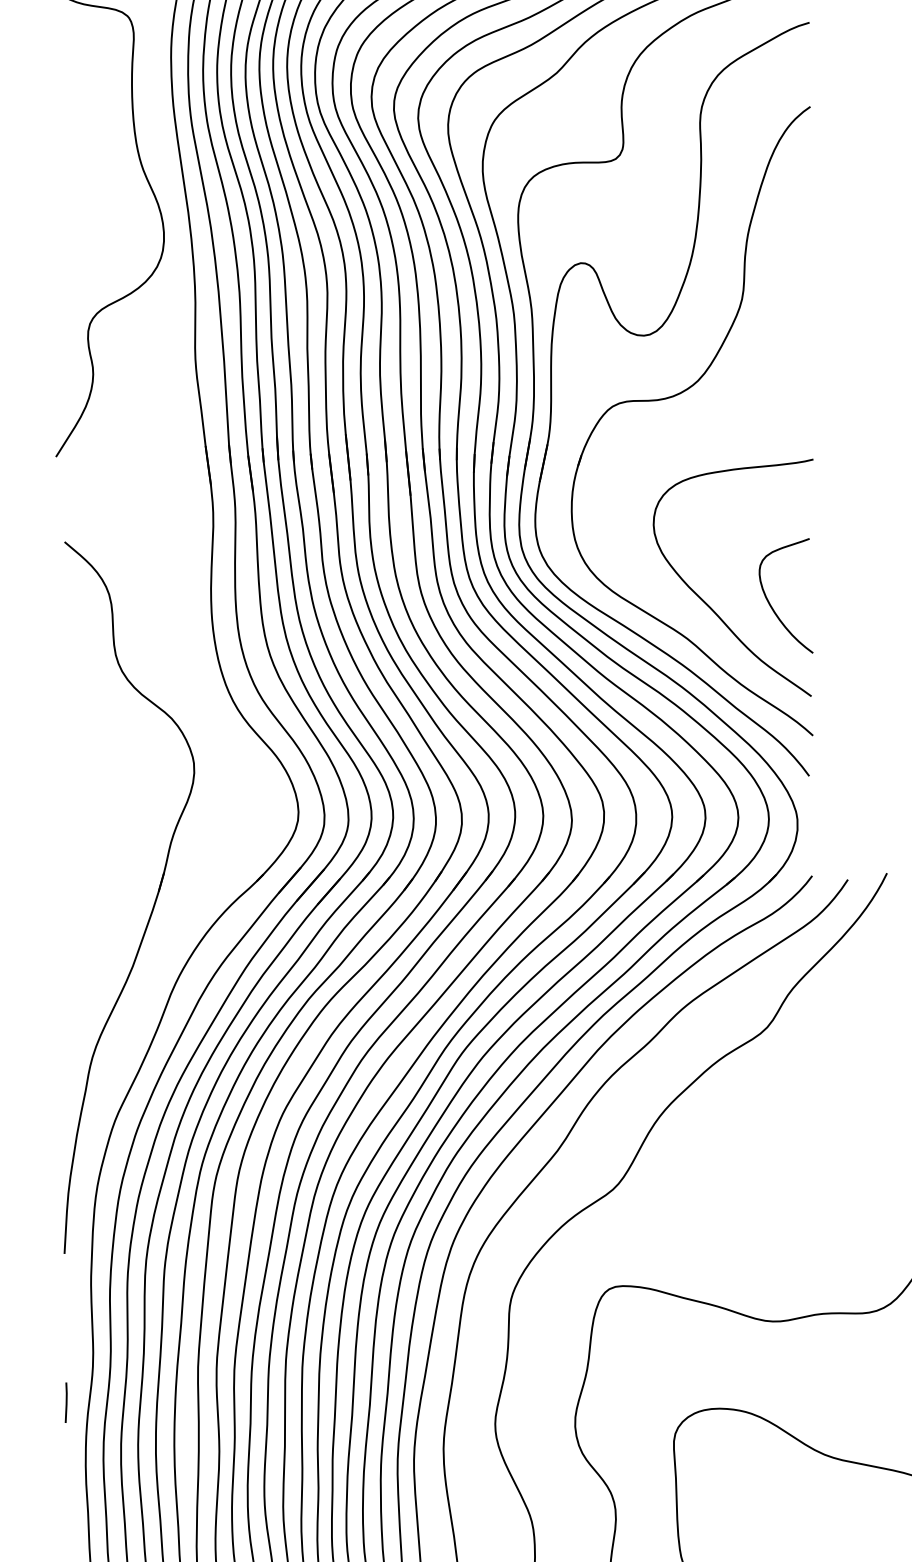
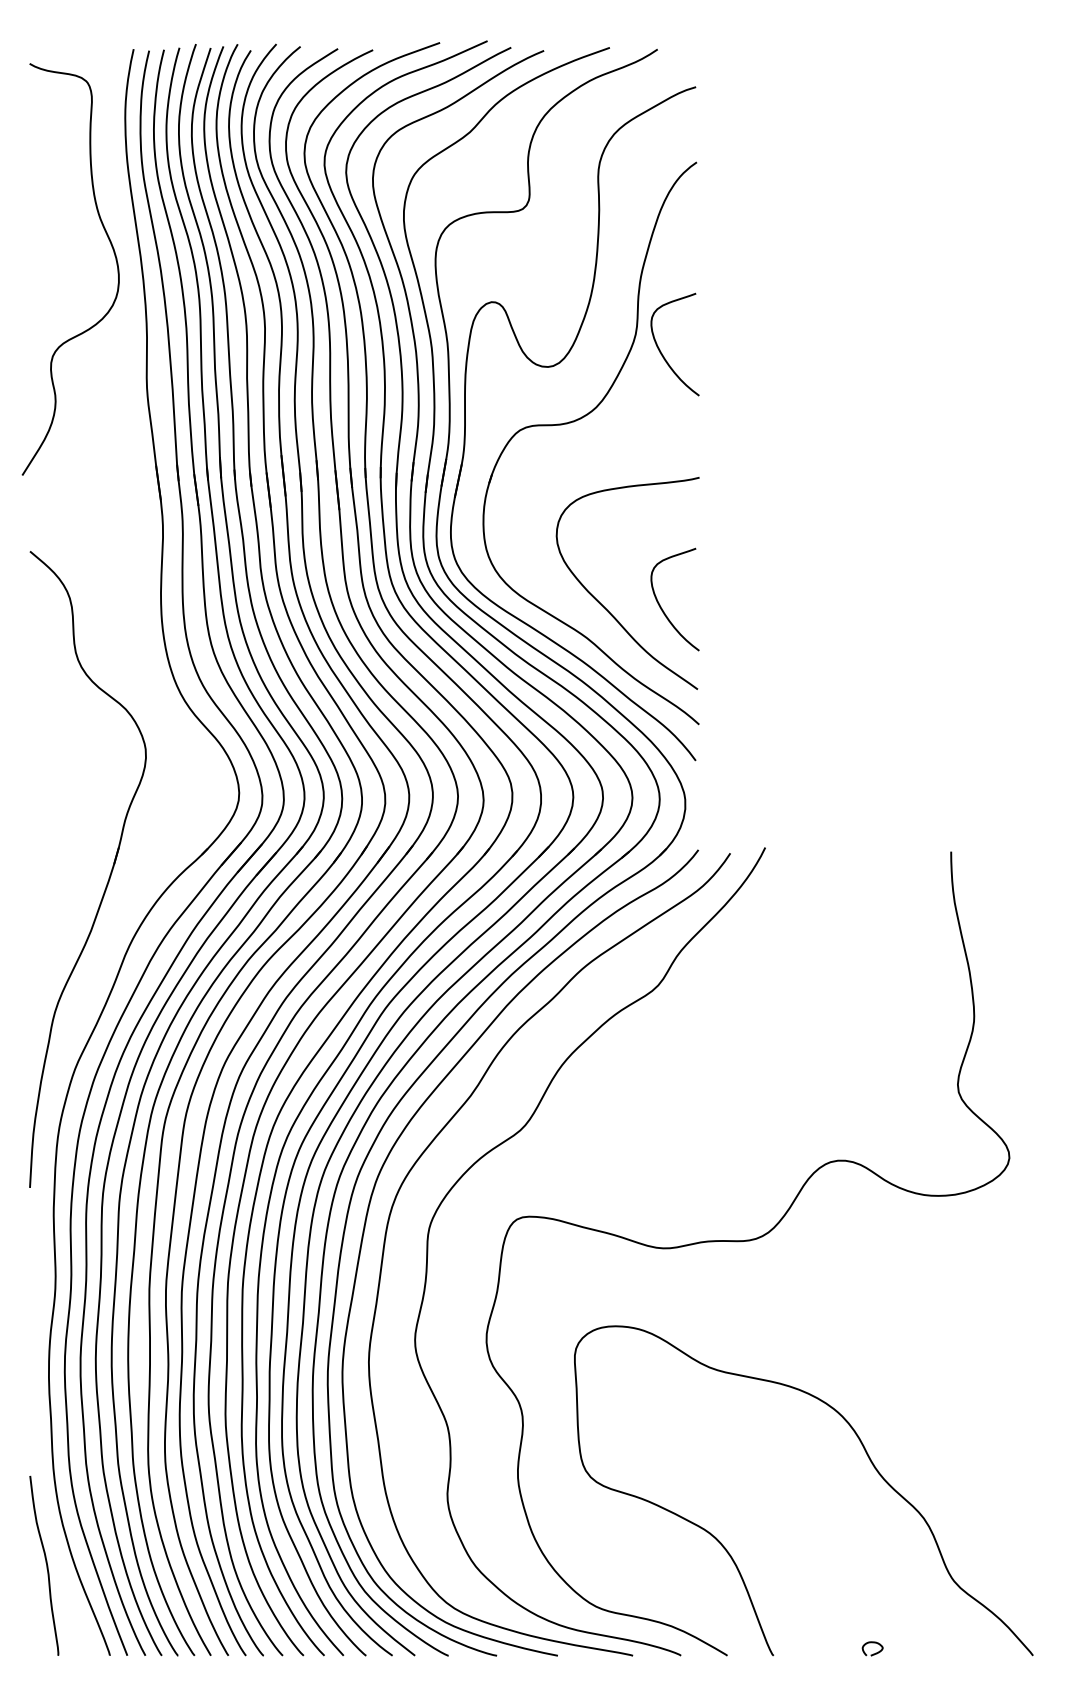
curve: (770, 318) -> (661, 351), added
line: (66, 1403) -> (31, 1321), removed

